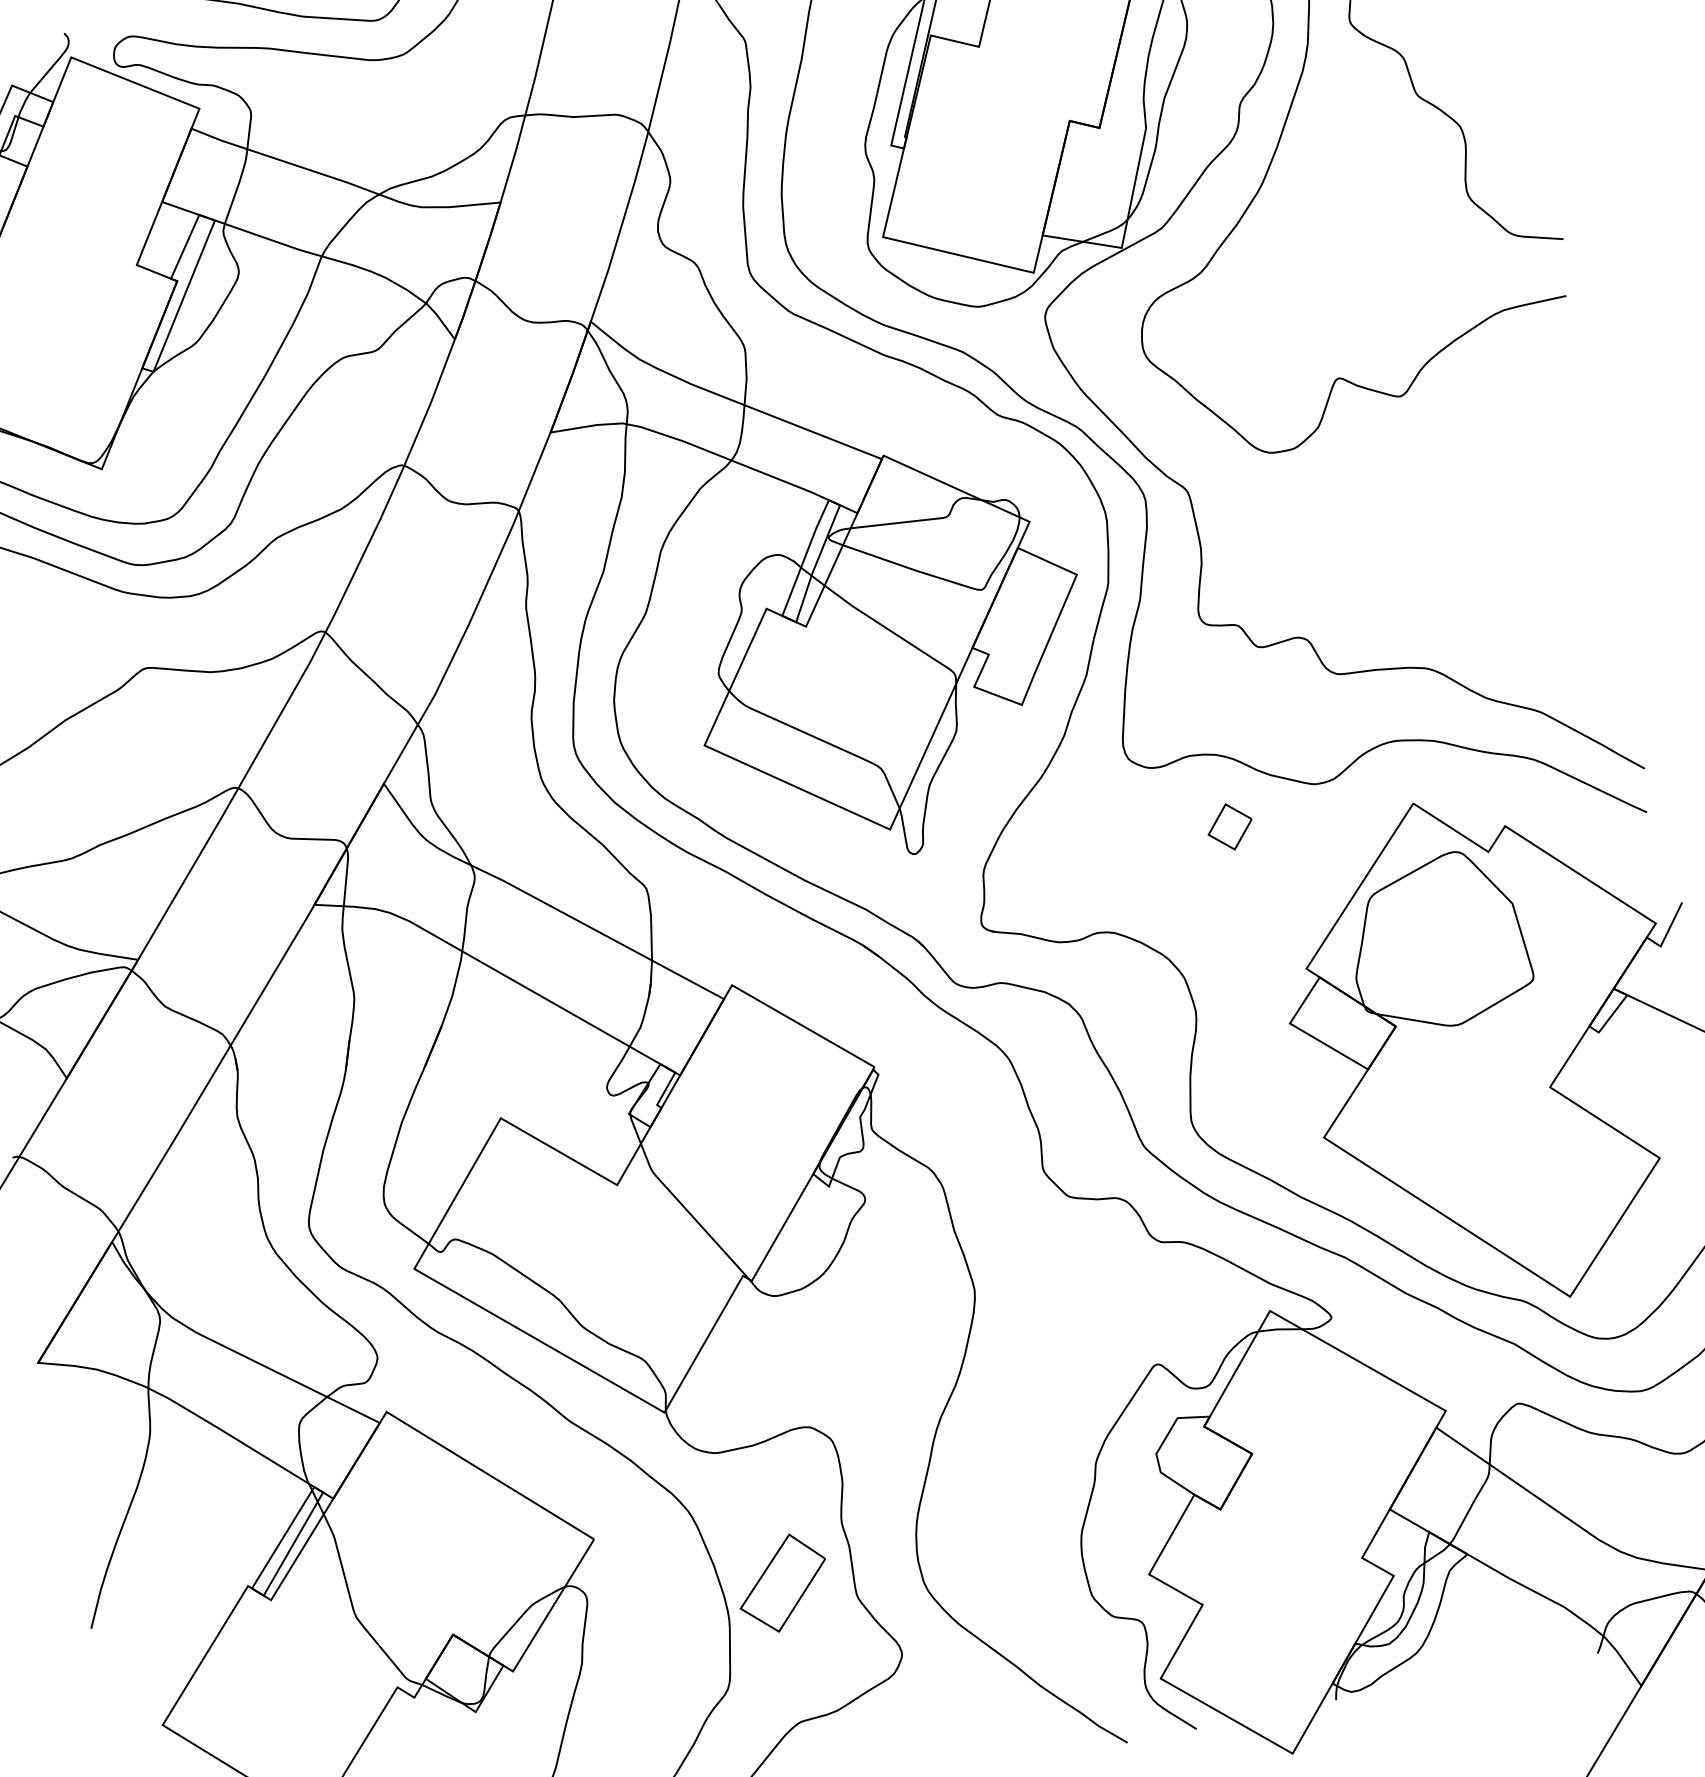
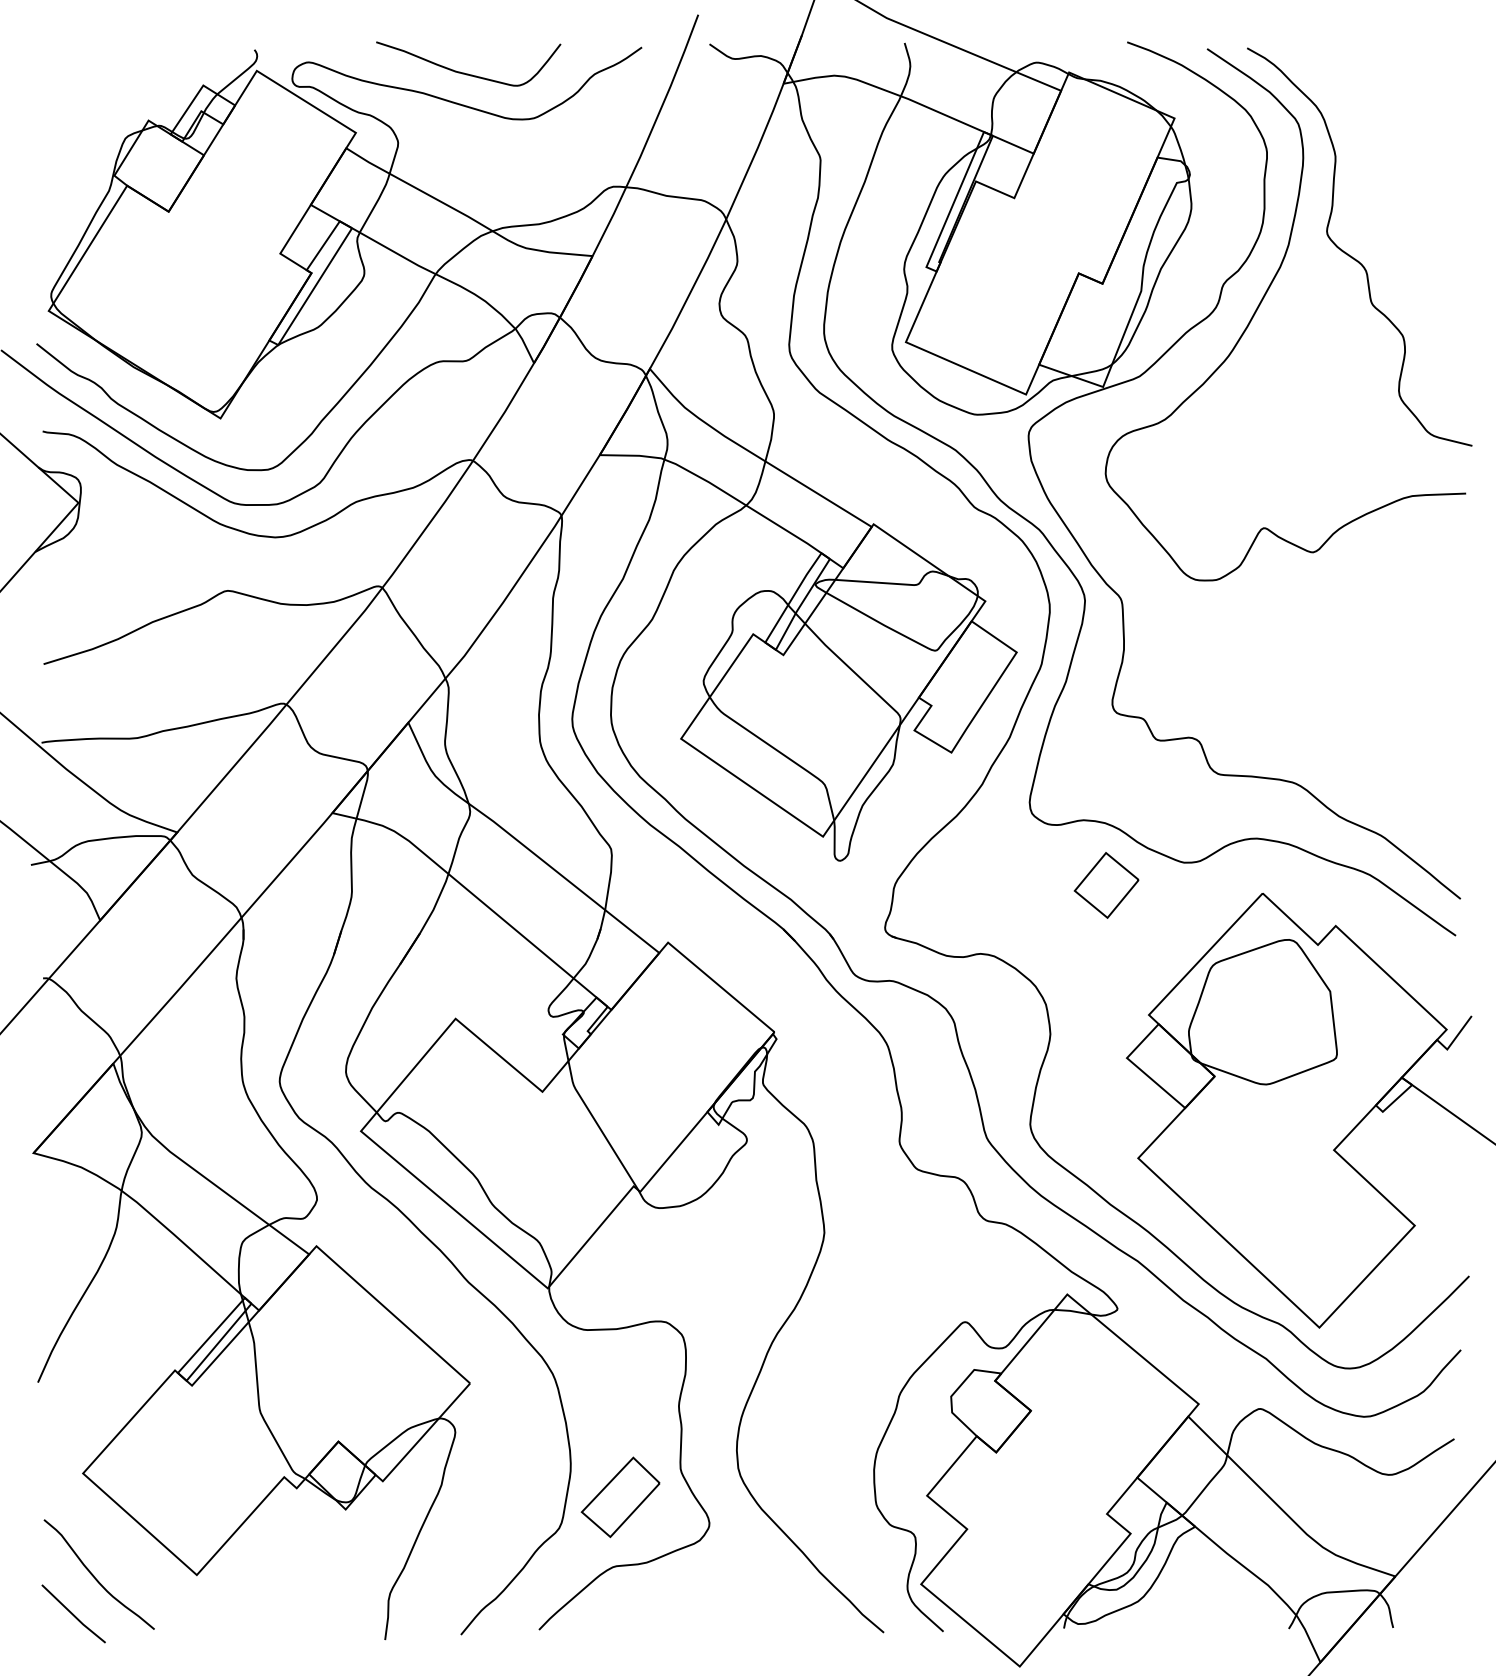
part: (1230, 827) -> (1106, 885), size x1.67
part: (782, 1583) -> (620, 1497), moved

